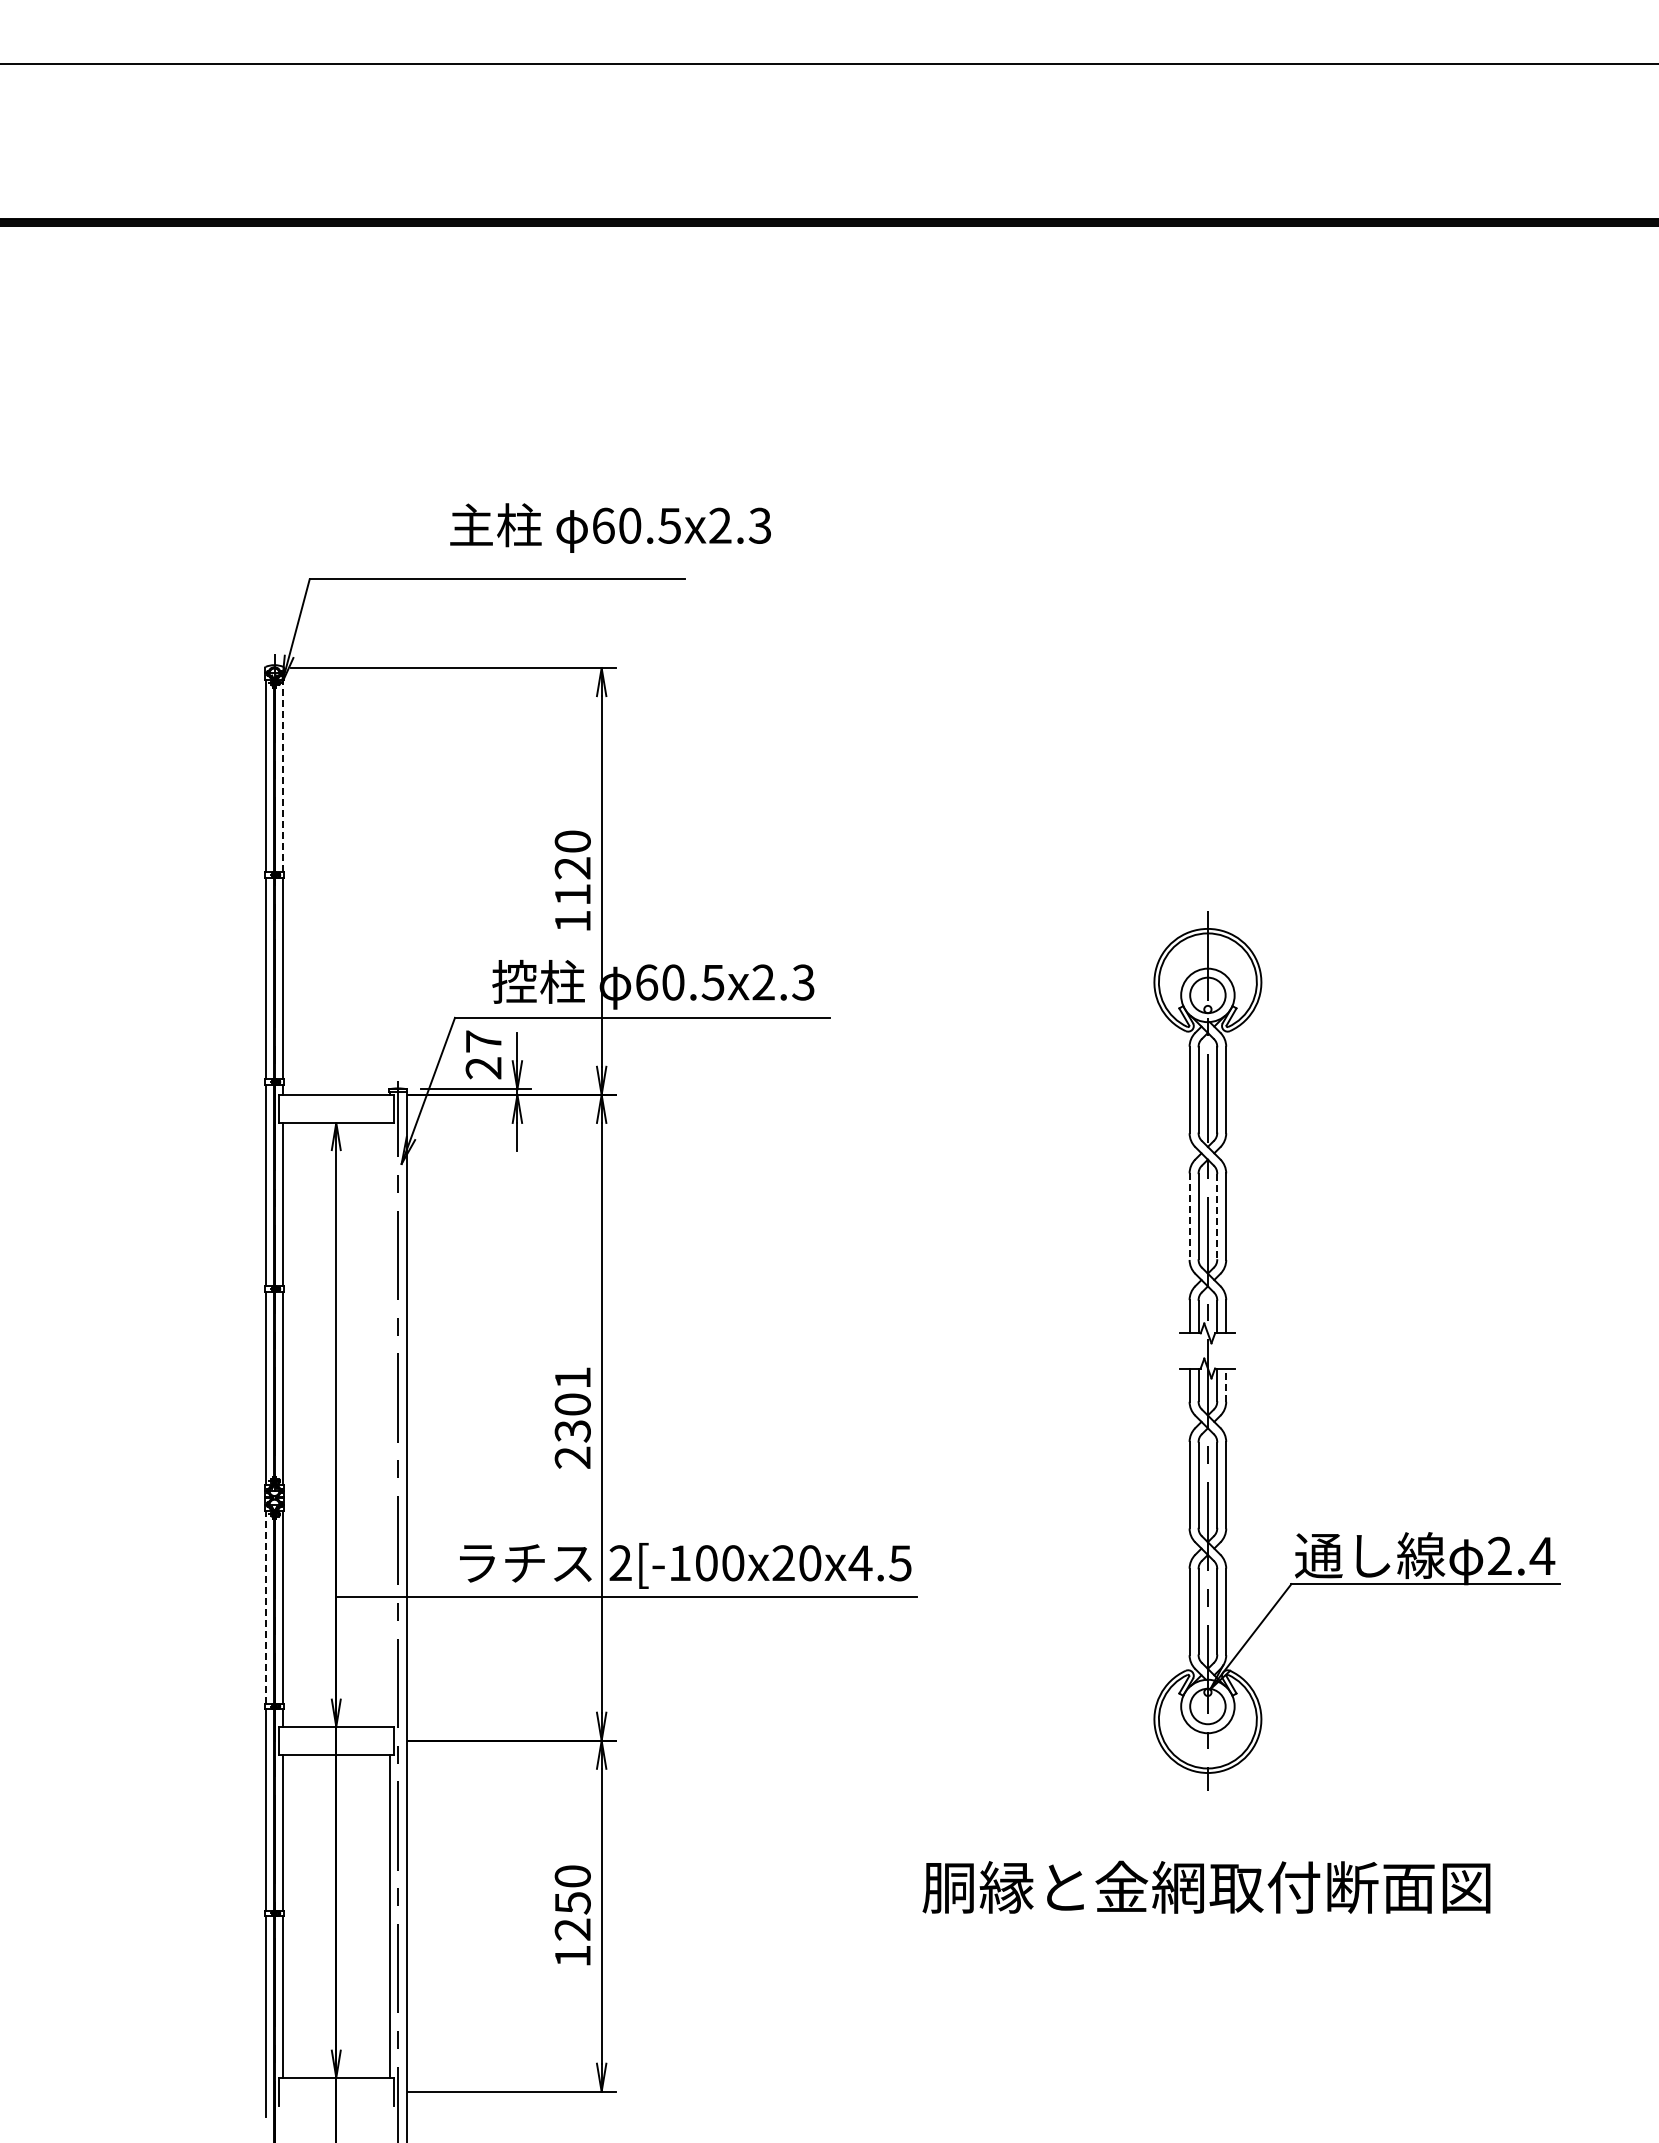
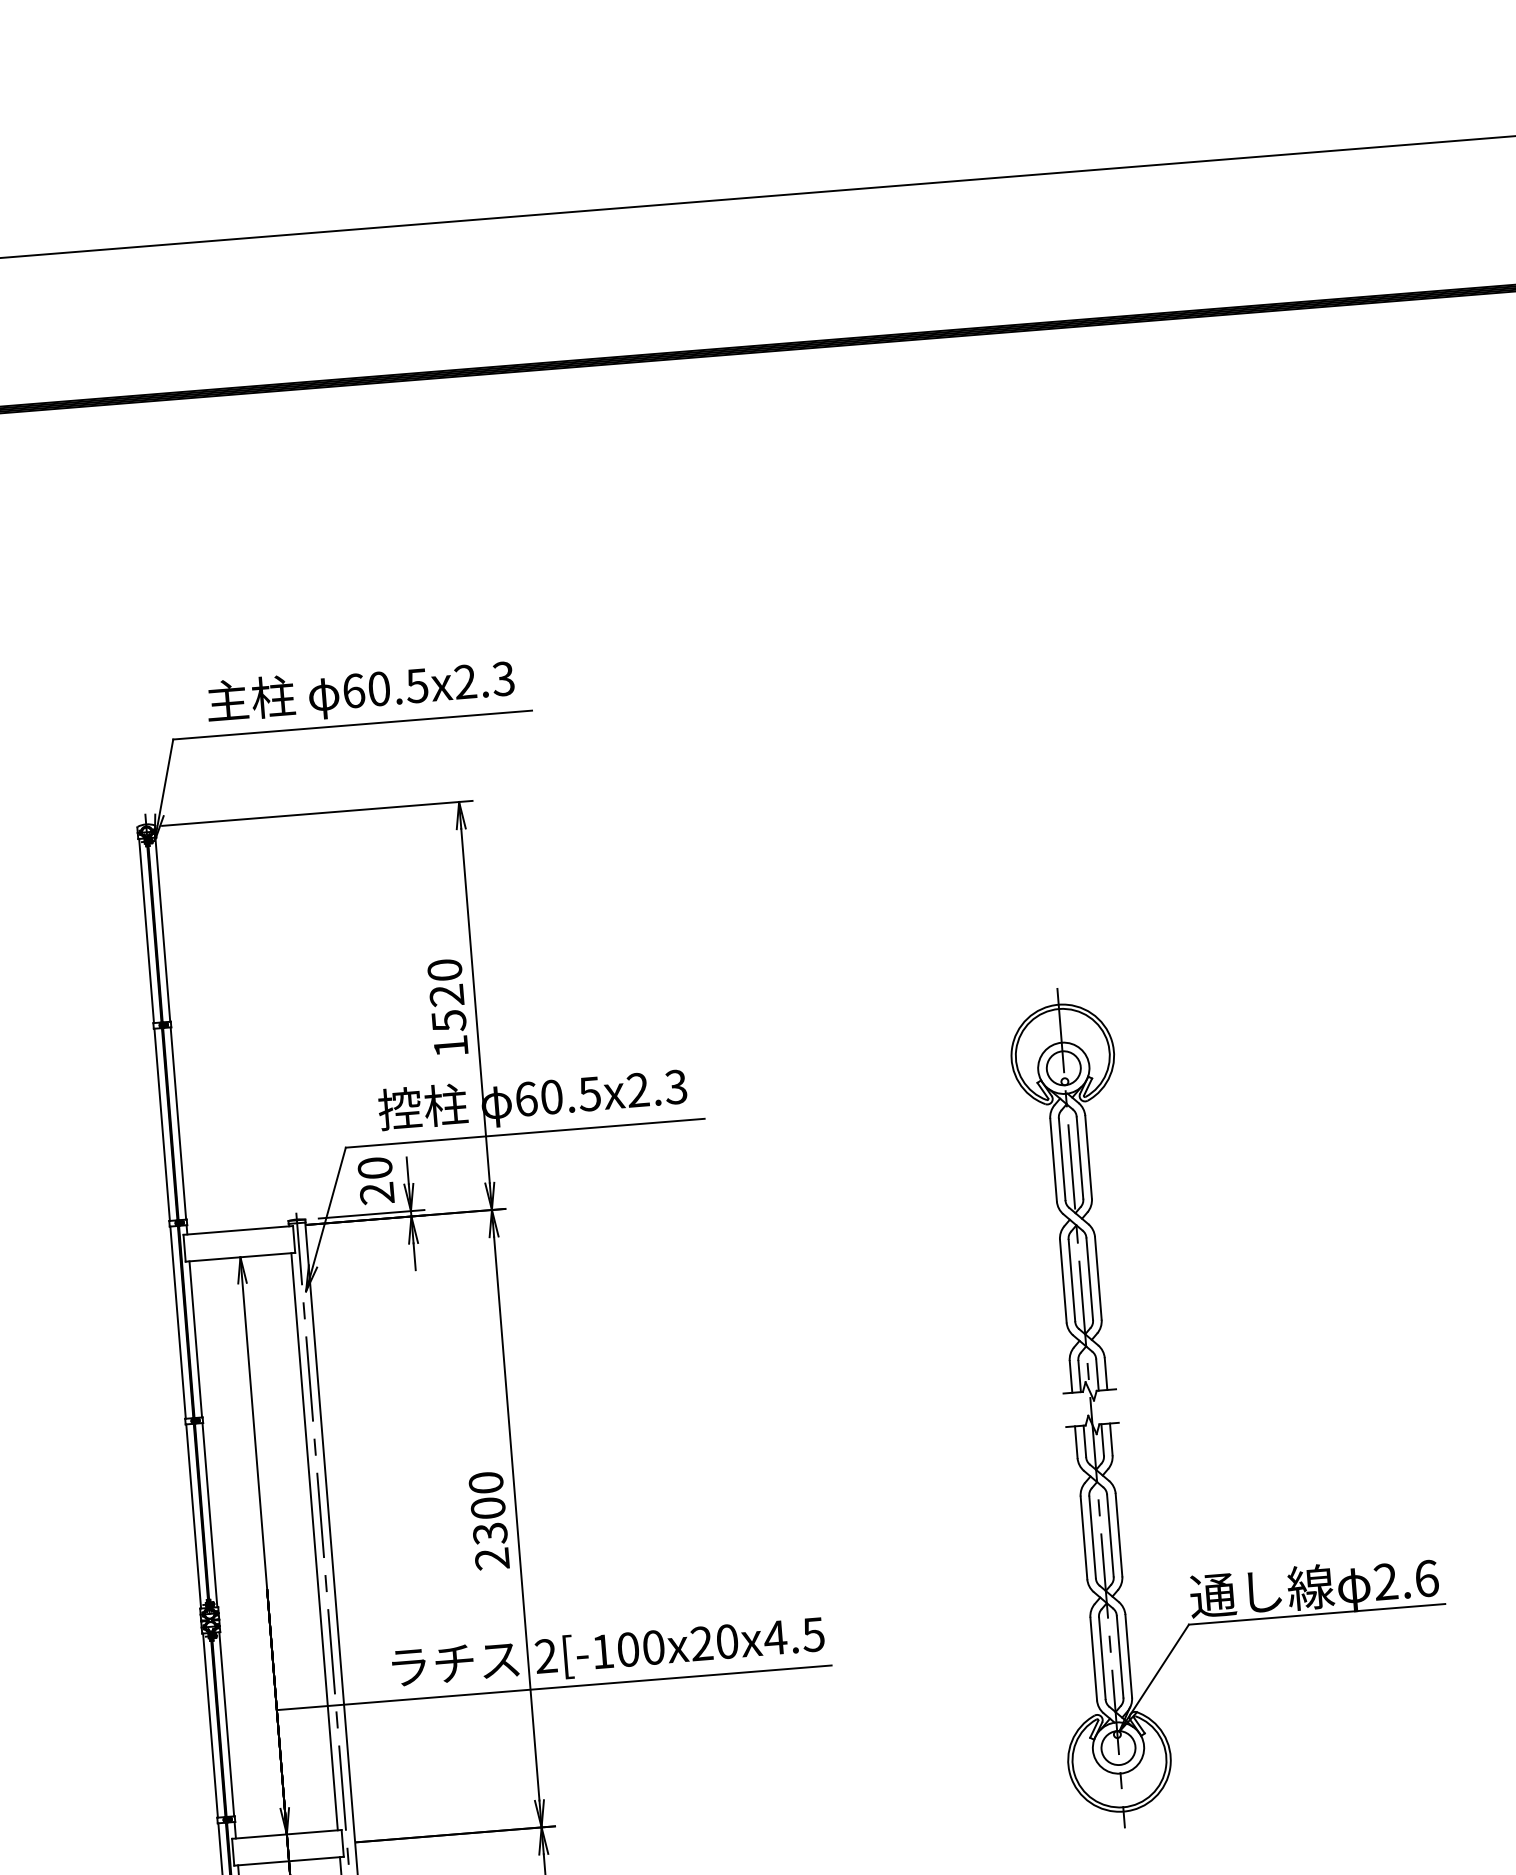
text: (610, 527) -> (360, 692), moved
line: (283, 775) -> (163, 929), dashed -> solid
text: (572, 895) -> (448, 1021), 1120 -> 1520
text: (483, 1041) -> (374, 1168), 27 -> 20
line: (1217, 1216) -> (1089, 1278), dashed -> solid
line: (1189, 1217) -> (1063, 1282), dashed -> solid
text: (572, 1377) -> (485, 1482), 2301 -> 2300
line: (1226, 1385) -> (1111, 1439), dashed -> solid
line: (389, 1424) -> (314, 1541), added
text: (1542, 1555) -> (1426, 1577), 2.4 -> 2.6
line: (266, 1606) -> (210, 1724), dashed -> solid

